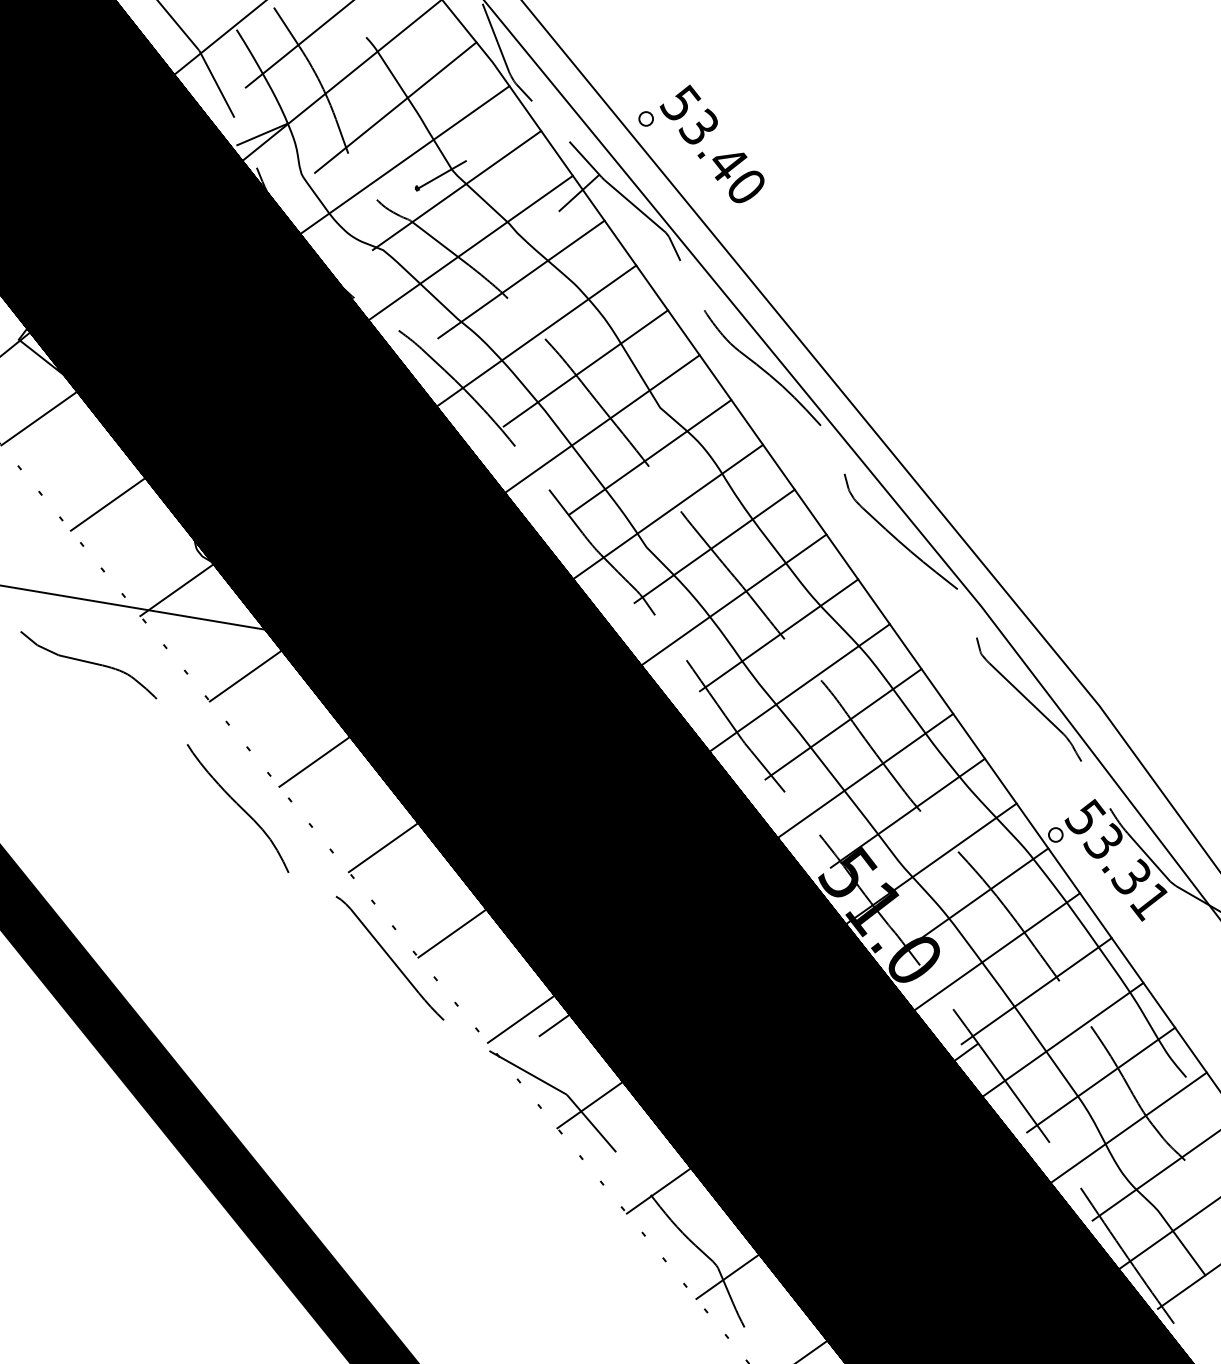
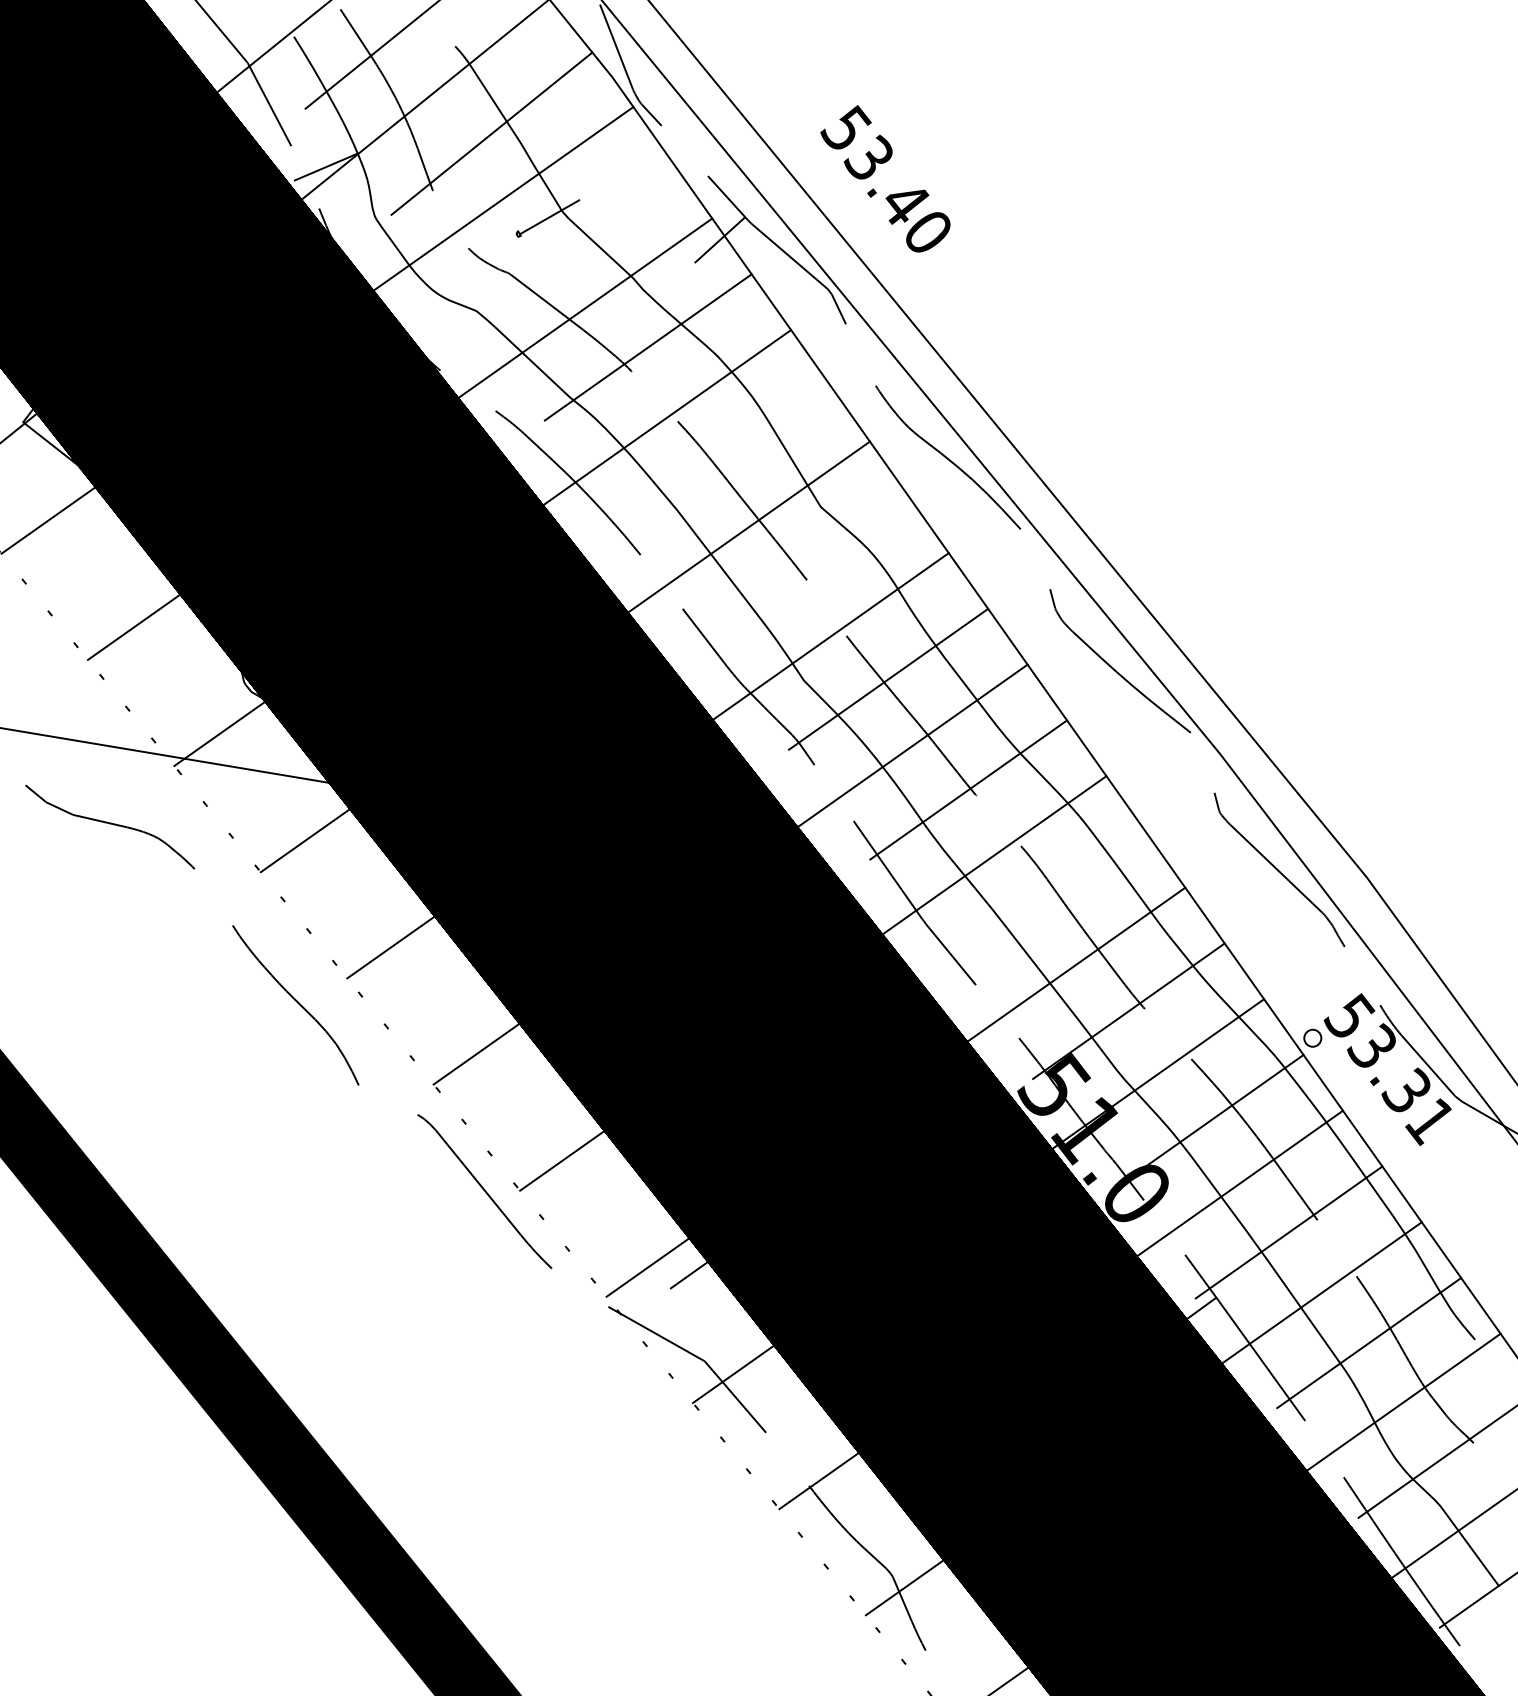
part: (646, 118) -> (803, 147), removed
line: (456, 190) -> (567, 236), removed
line: (585, 367) -> (728, 457), removed
line: (650, 457) -> (808, 568), removed
line: (843, 724) -> (1048, 900), removed

